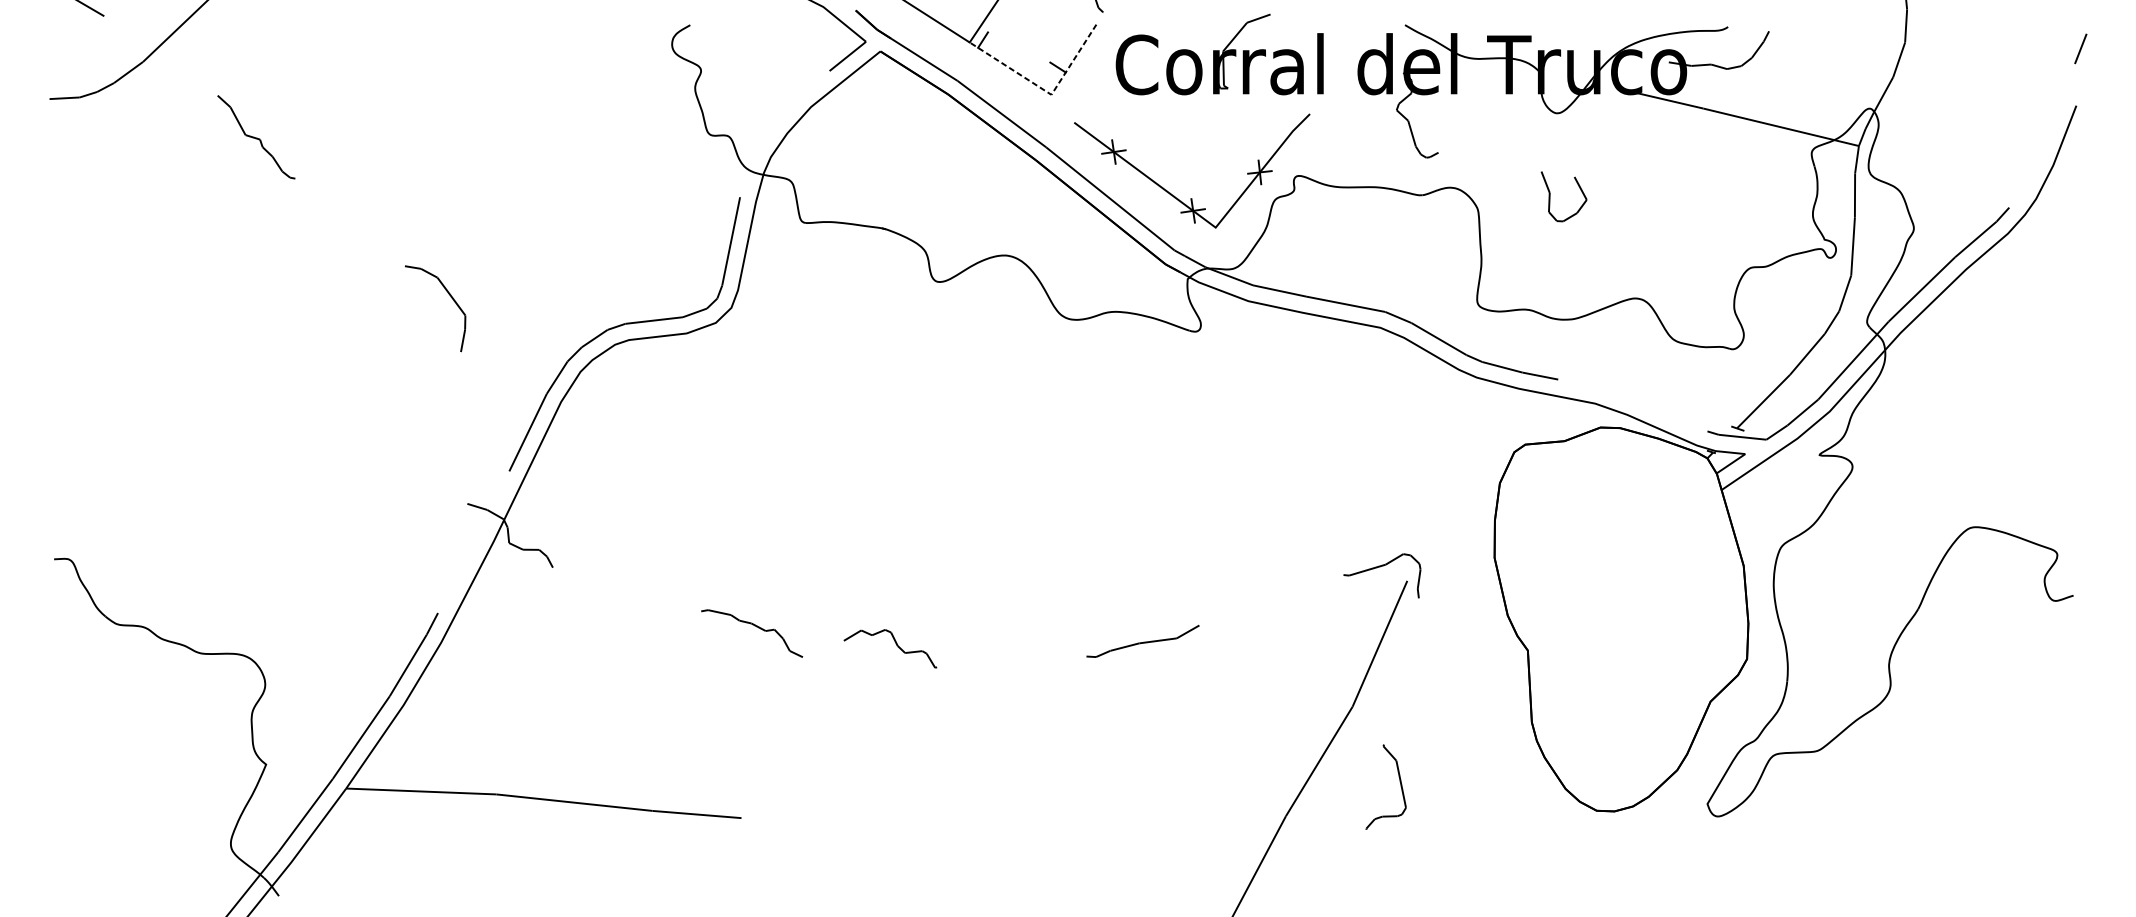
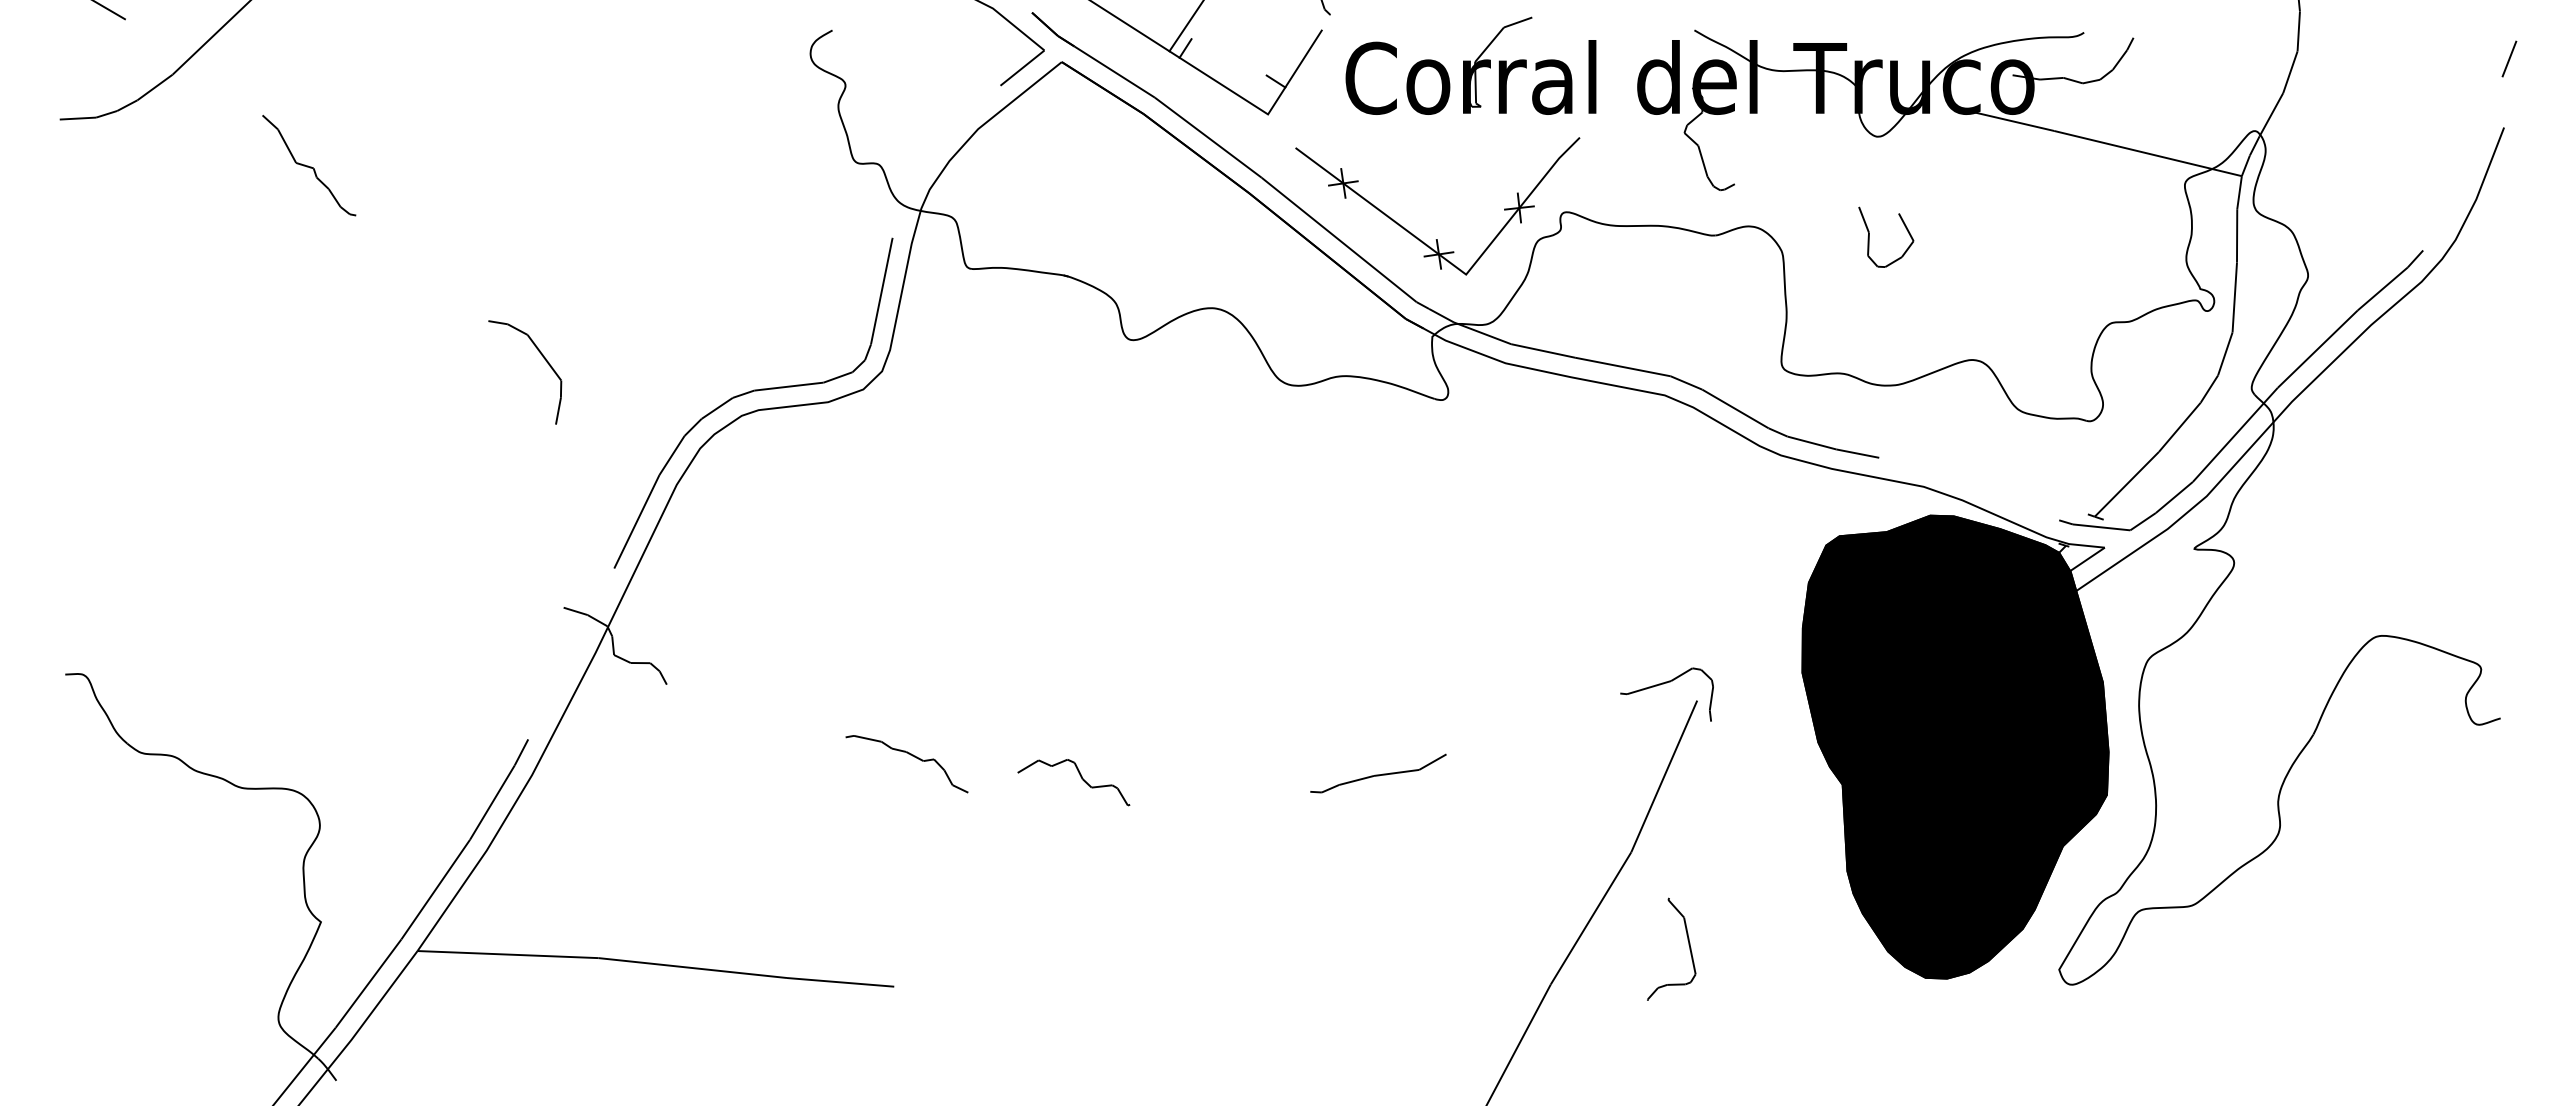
line: (1046, 91) -> (1261, 110), dashed -> solid
fill: (1621, 618) -> (1955, 746), added

